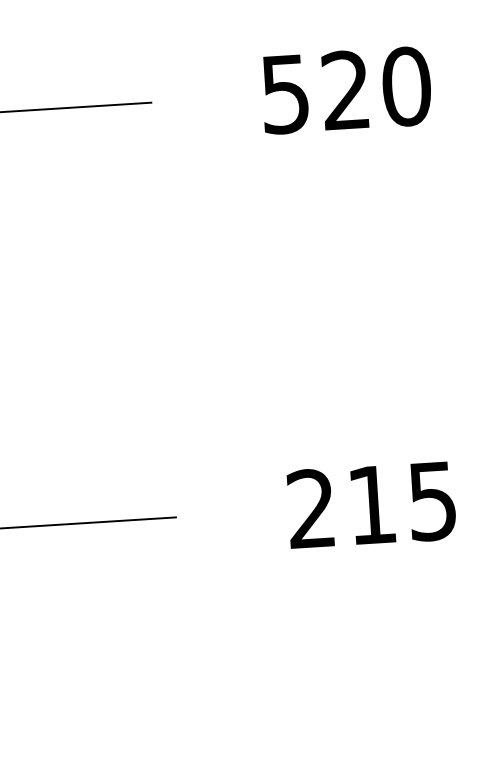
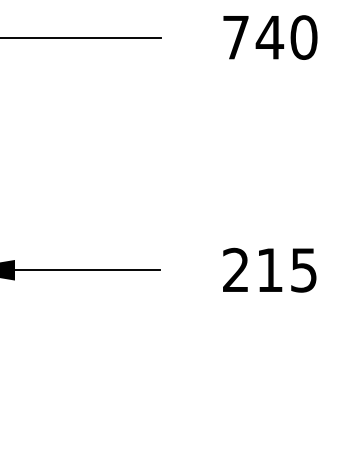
text: (316, 92) -> (253, 37), 520 -> 740

